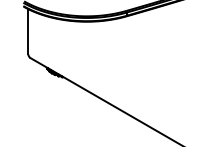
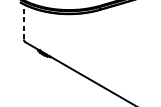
line: (28, 31) -> (23, 21), solid -> dashed

